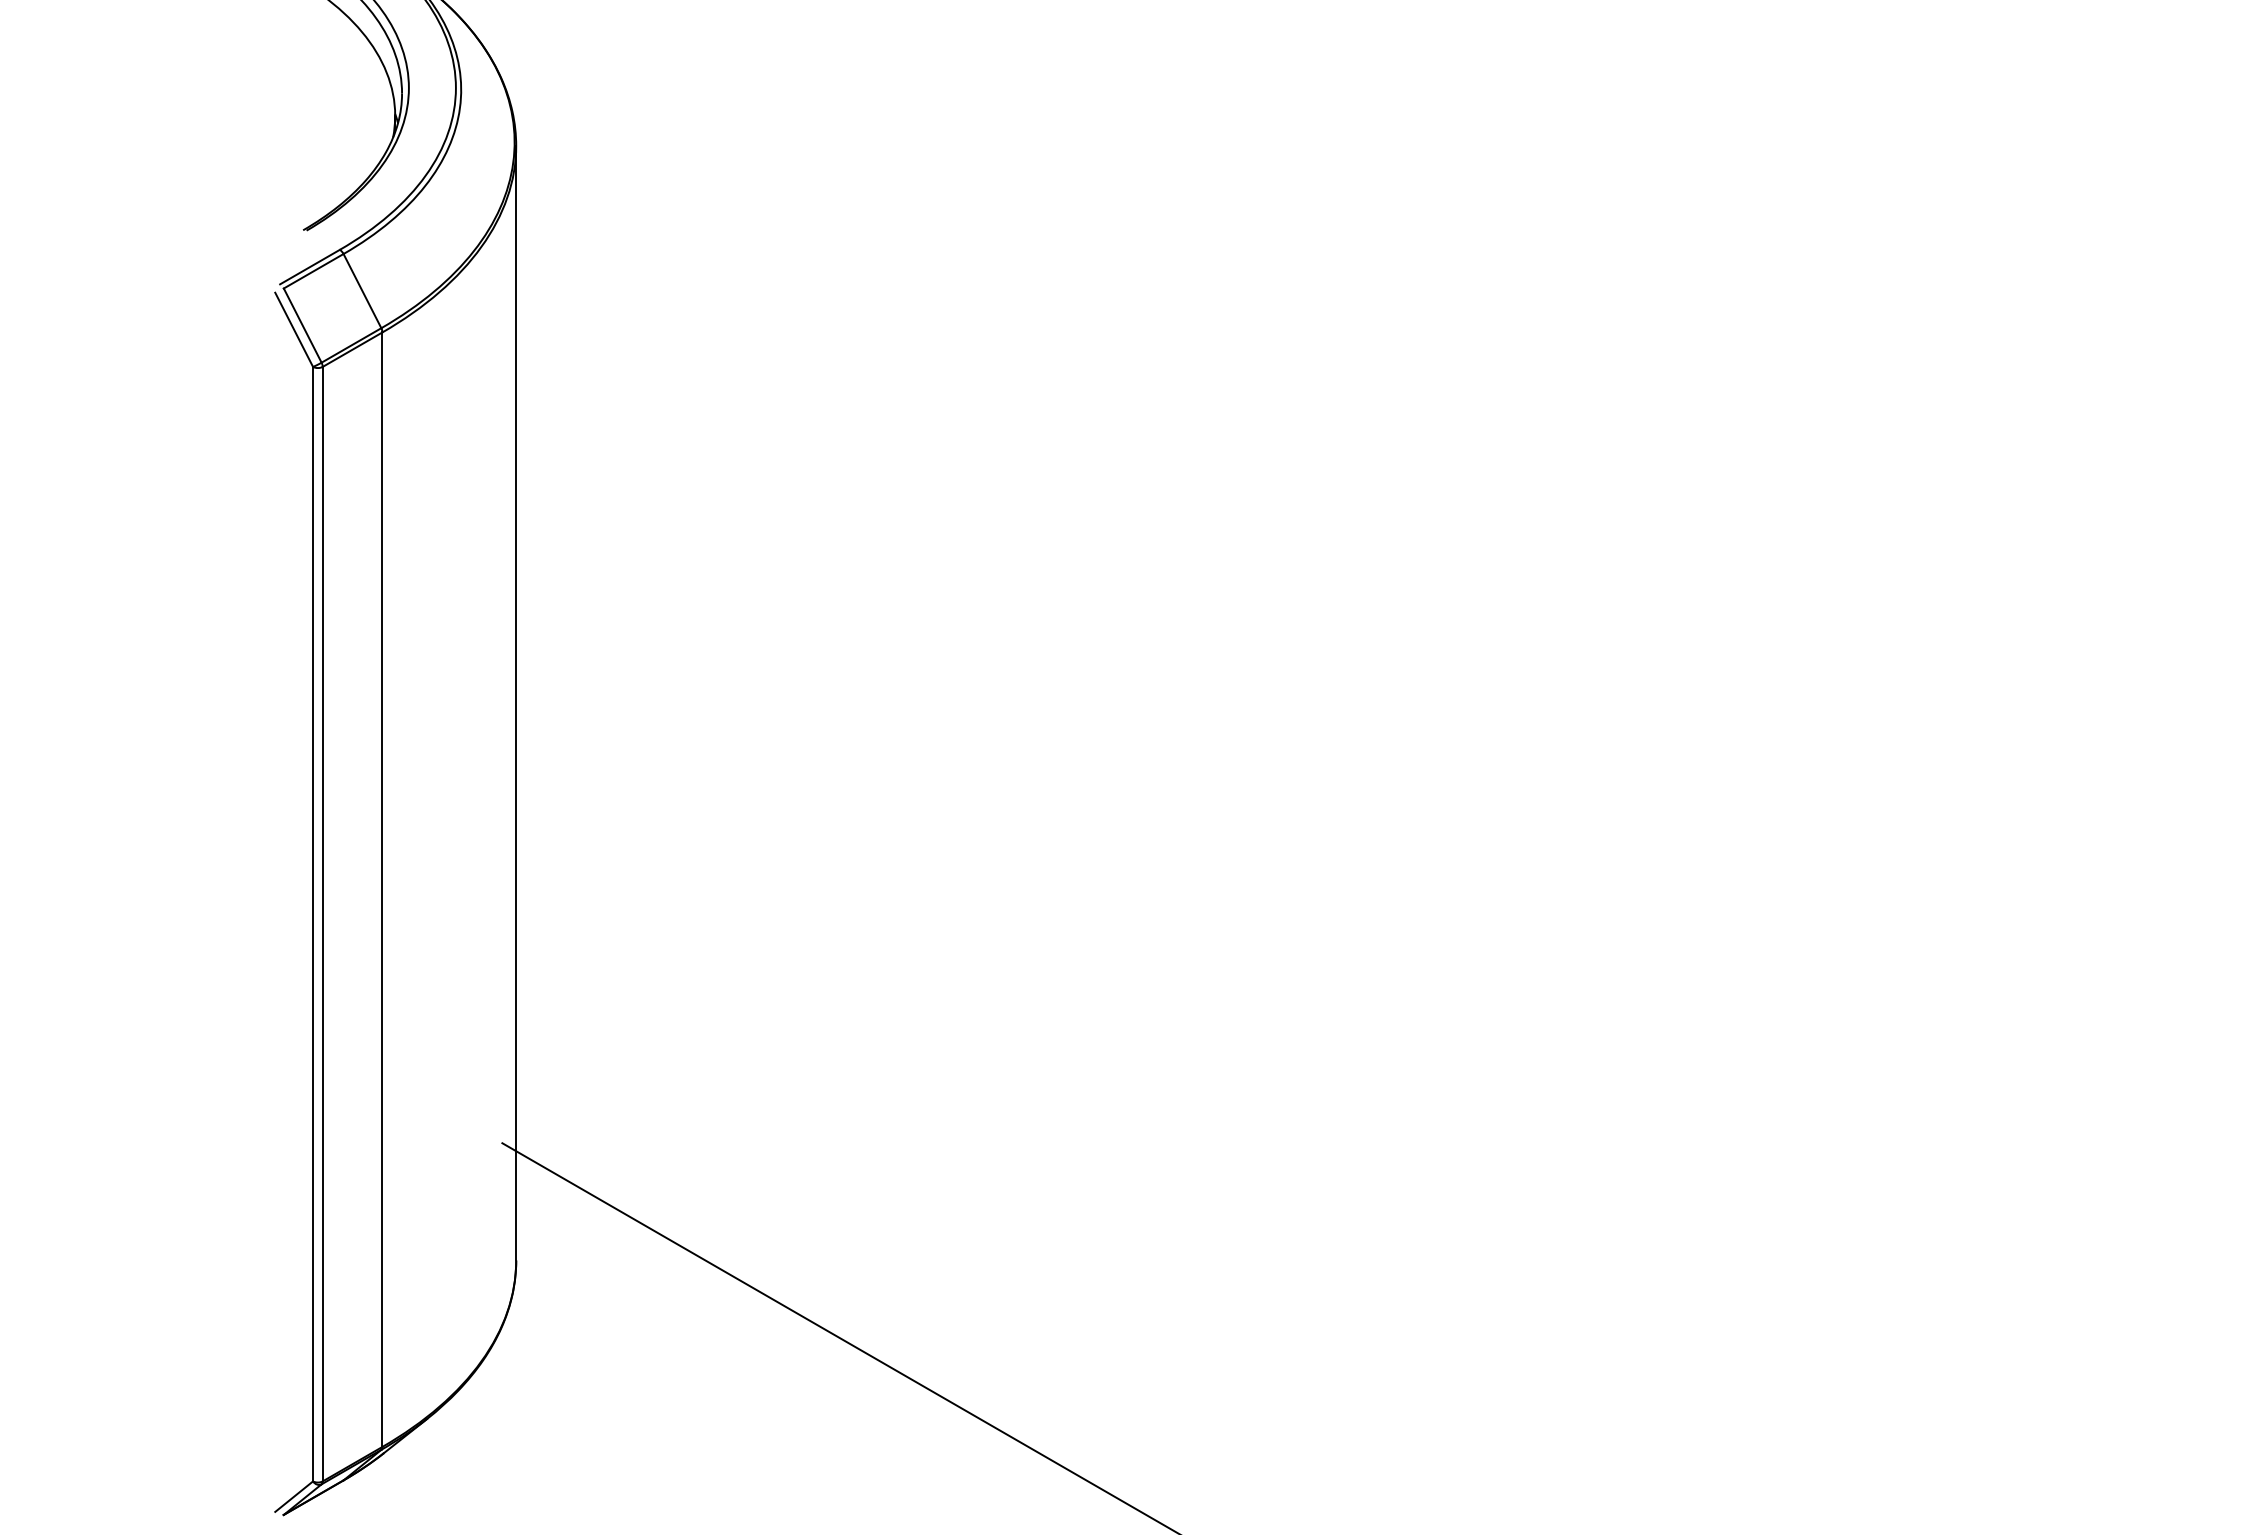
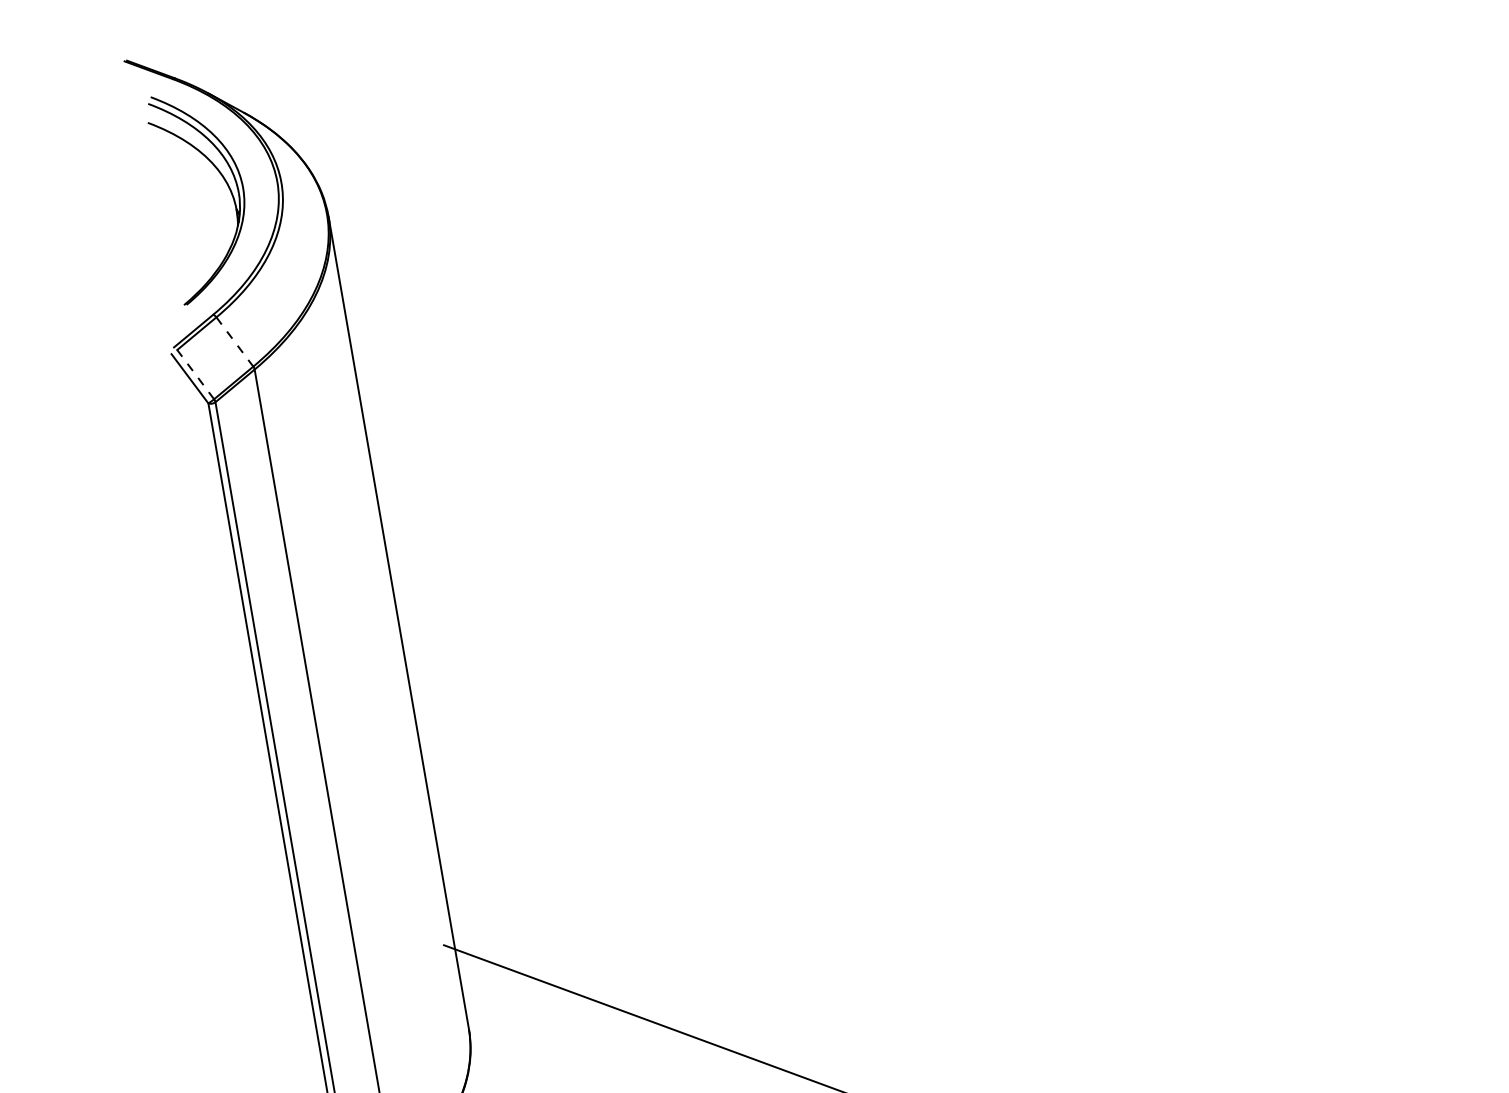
line: (362, 291) -> (234, 342), solid -> dashed
line: (302, 325) -> (195, 374), solid -> dashed

